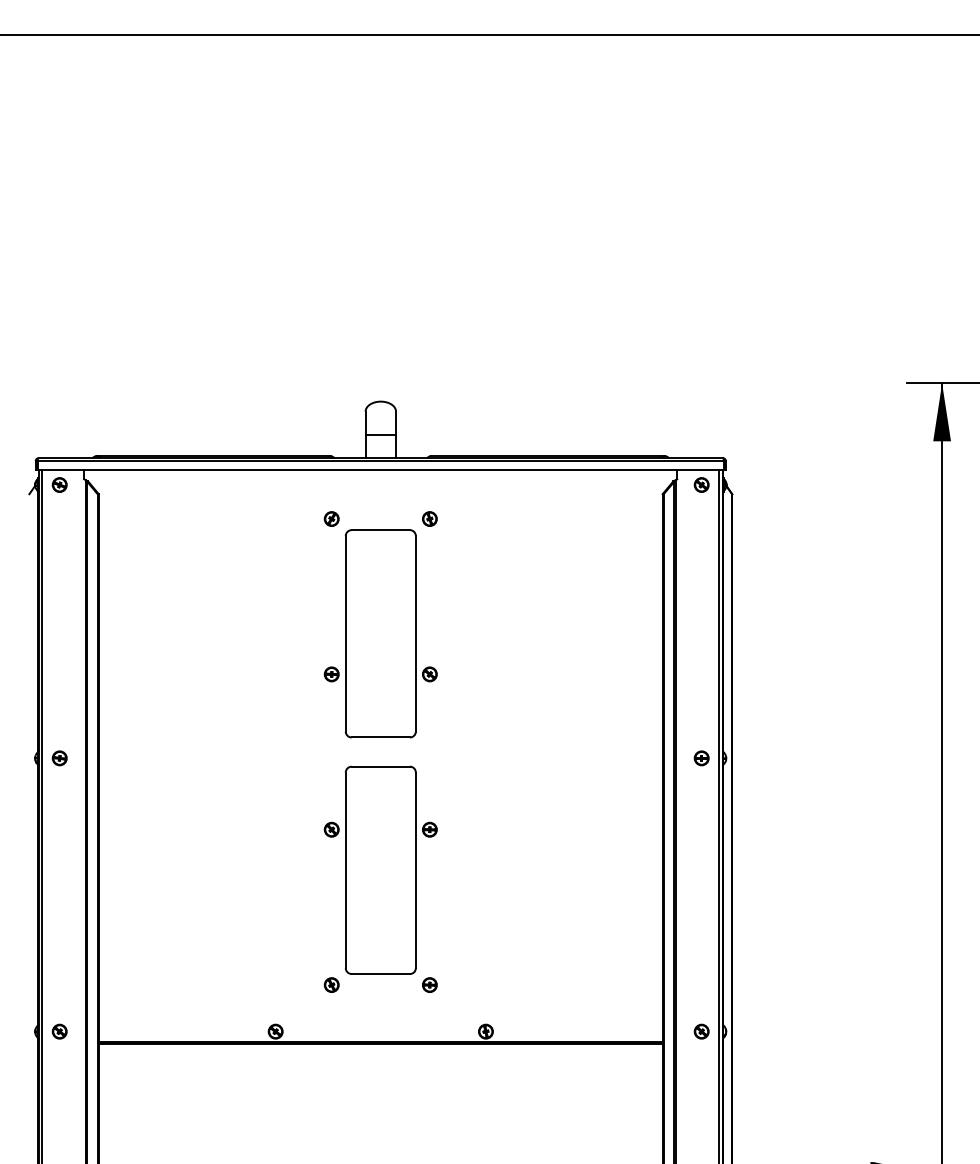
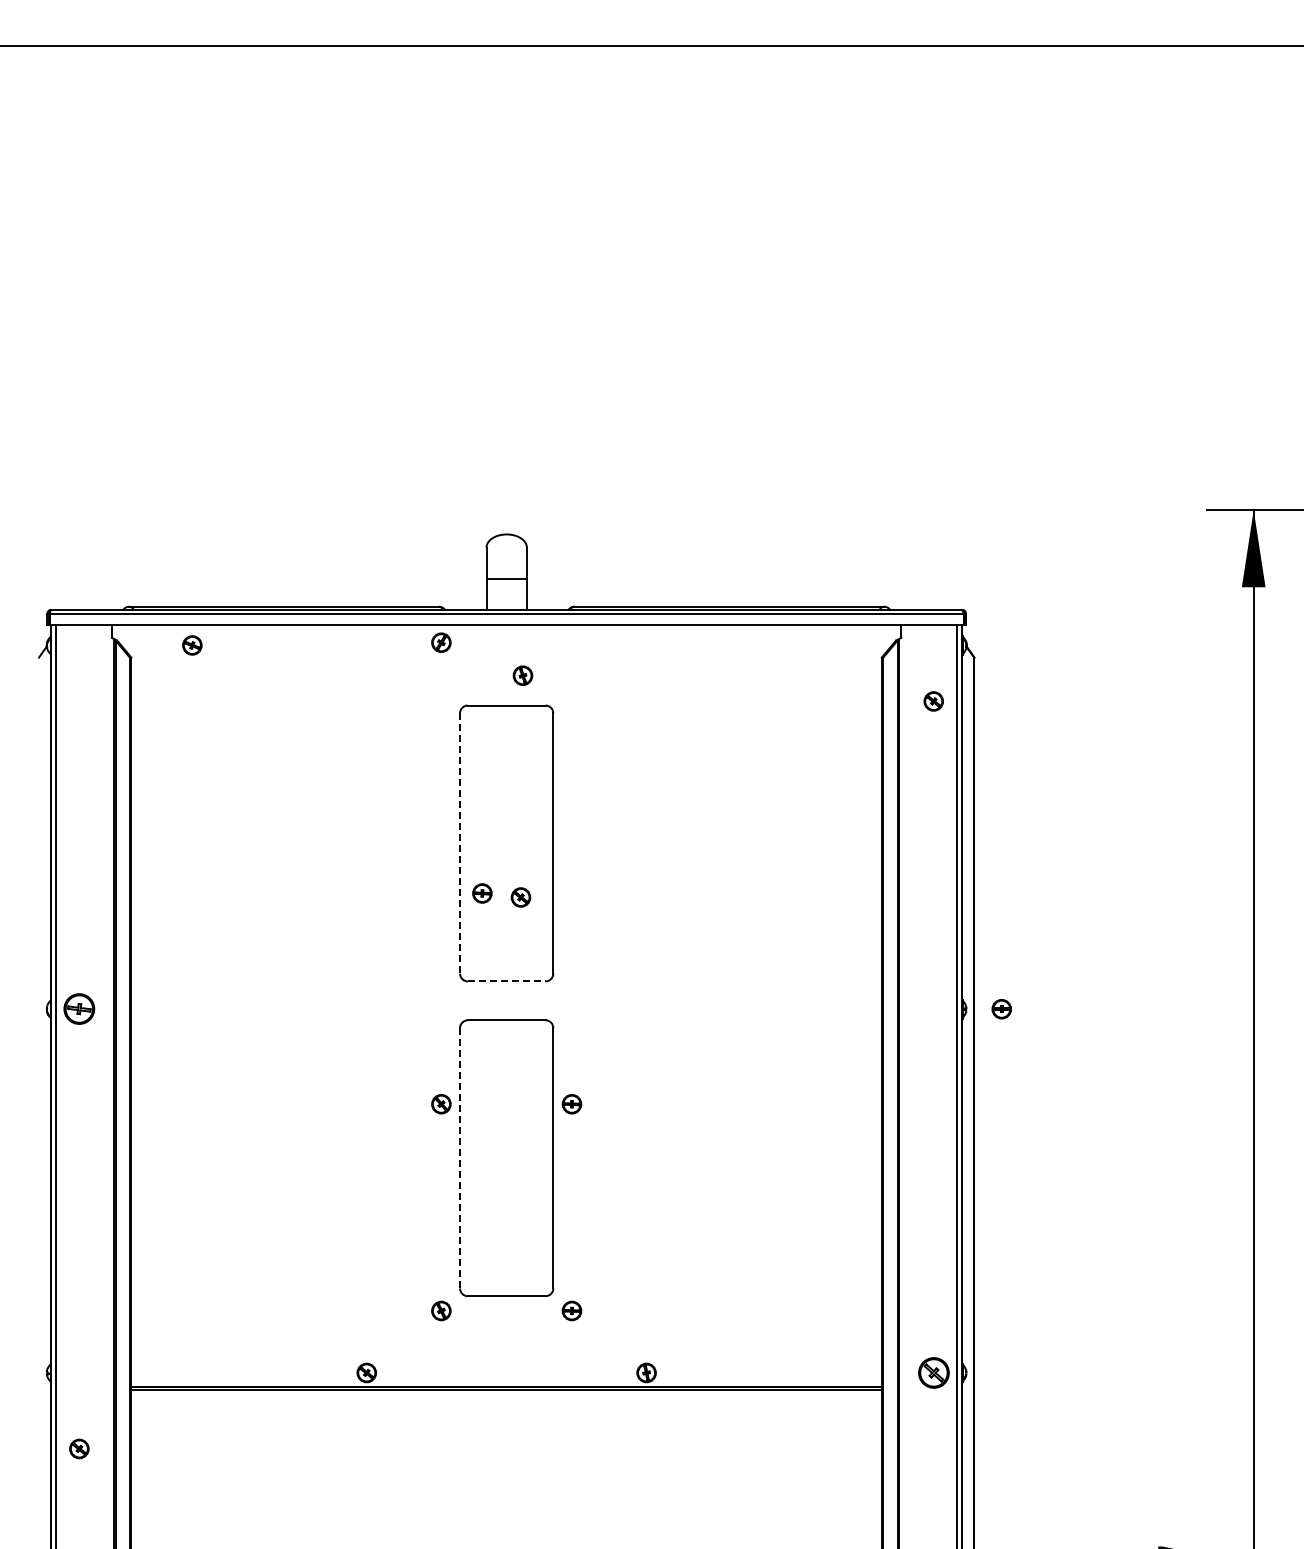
part: (59, 485) -> (192, 645), moved
part: (701, 485) -> (933, 701), moved
part: (331, 518) -> (441, 642), moved
part: (429, 518) -> (522, 675), moved
line: (346, 633) -> (460, 843), solid -> dashed
part: (331, 674) -> (482, 893), moved
part: (429, 674) -> (520, 897), moved
line: (380, 737) -> (506, 981), solid -> dashed
part: (59, 758) -> (79, 1009), size x1.6
part: (701, 758) -> (1001, 1009), moved
line: (346, 870) -> (460, 1158), solid -> dashed
part: (59, 1031) -> (79, 1448), moved
part: (701, 1031) -> (933, 1372), size x1.6

